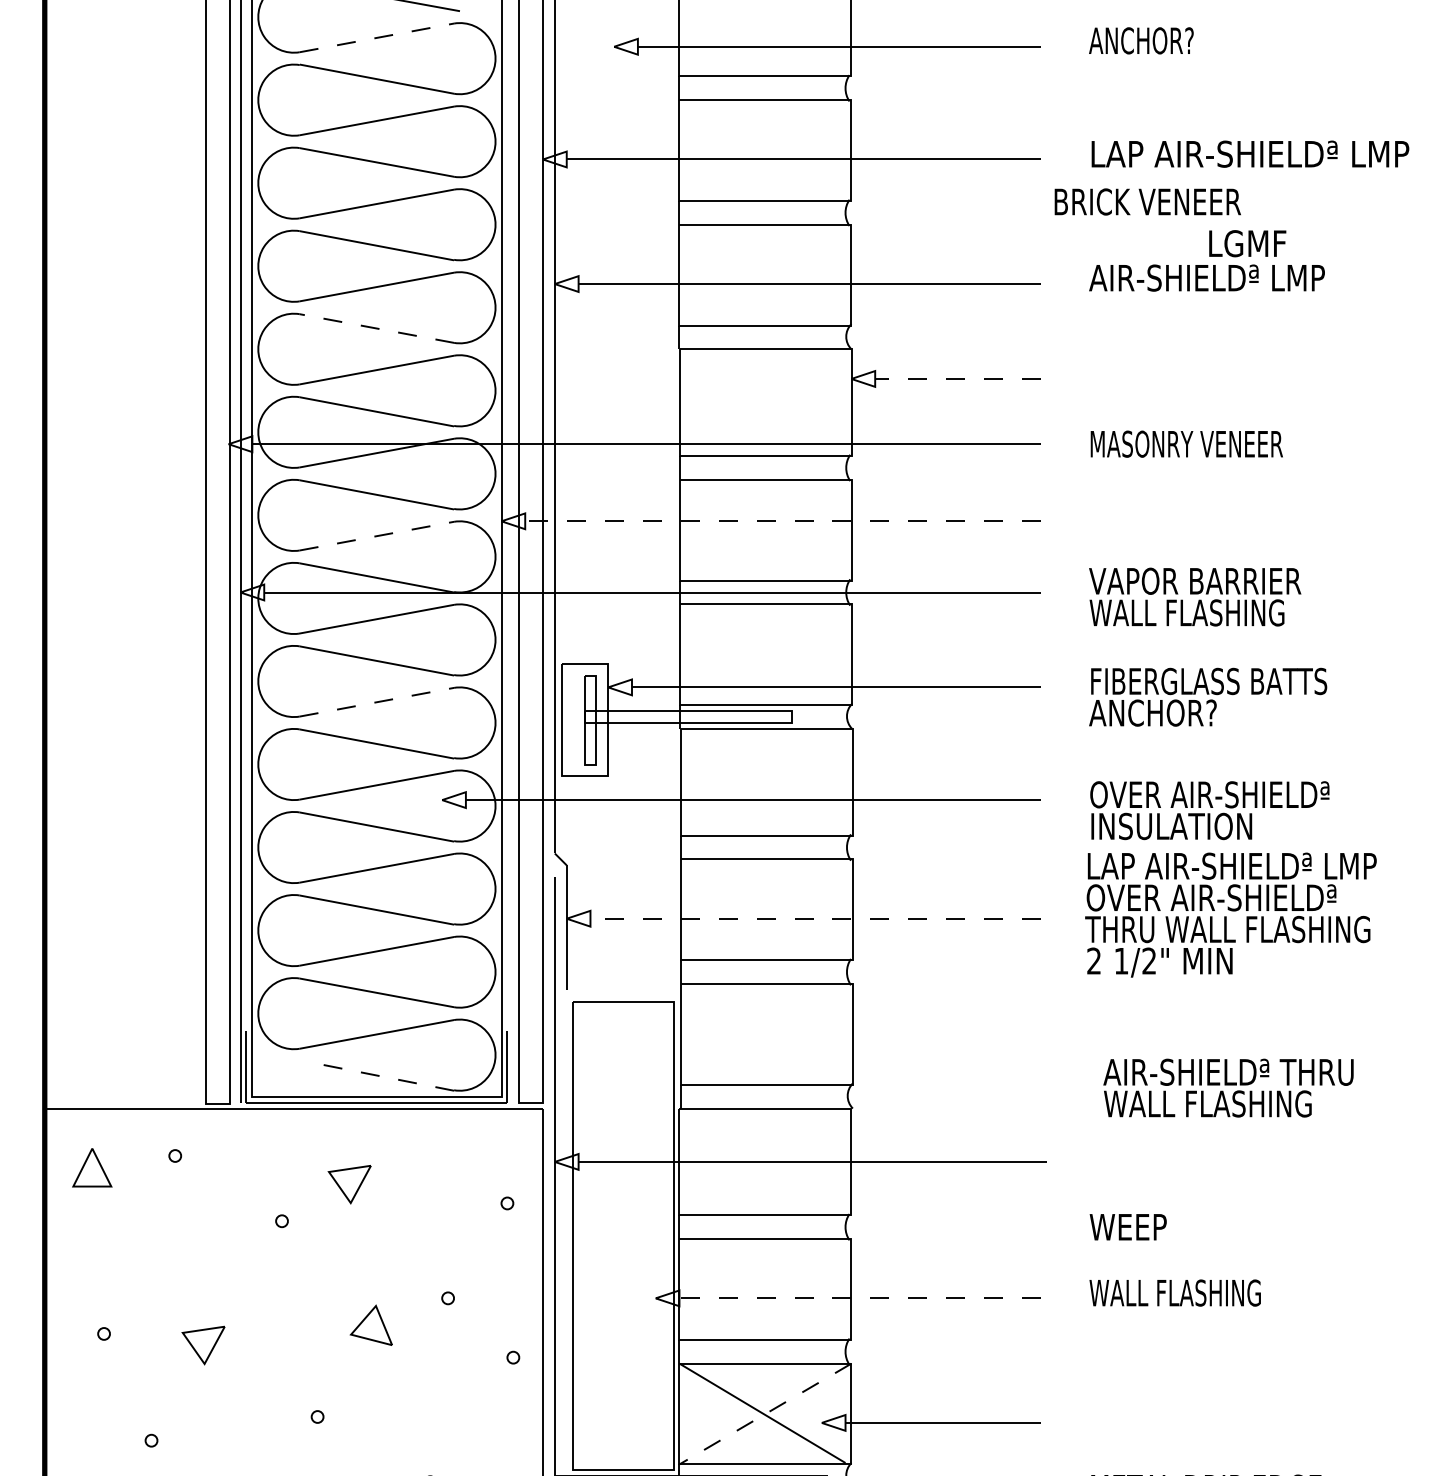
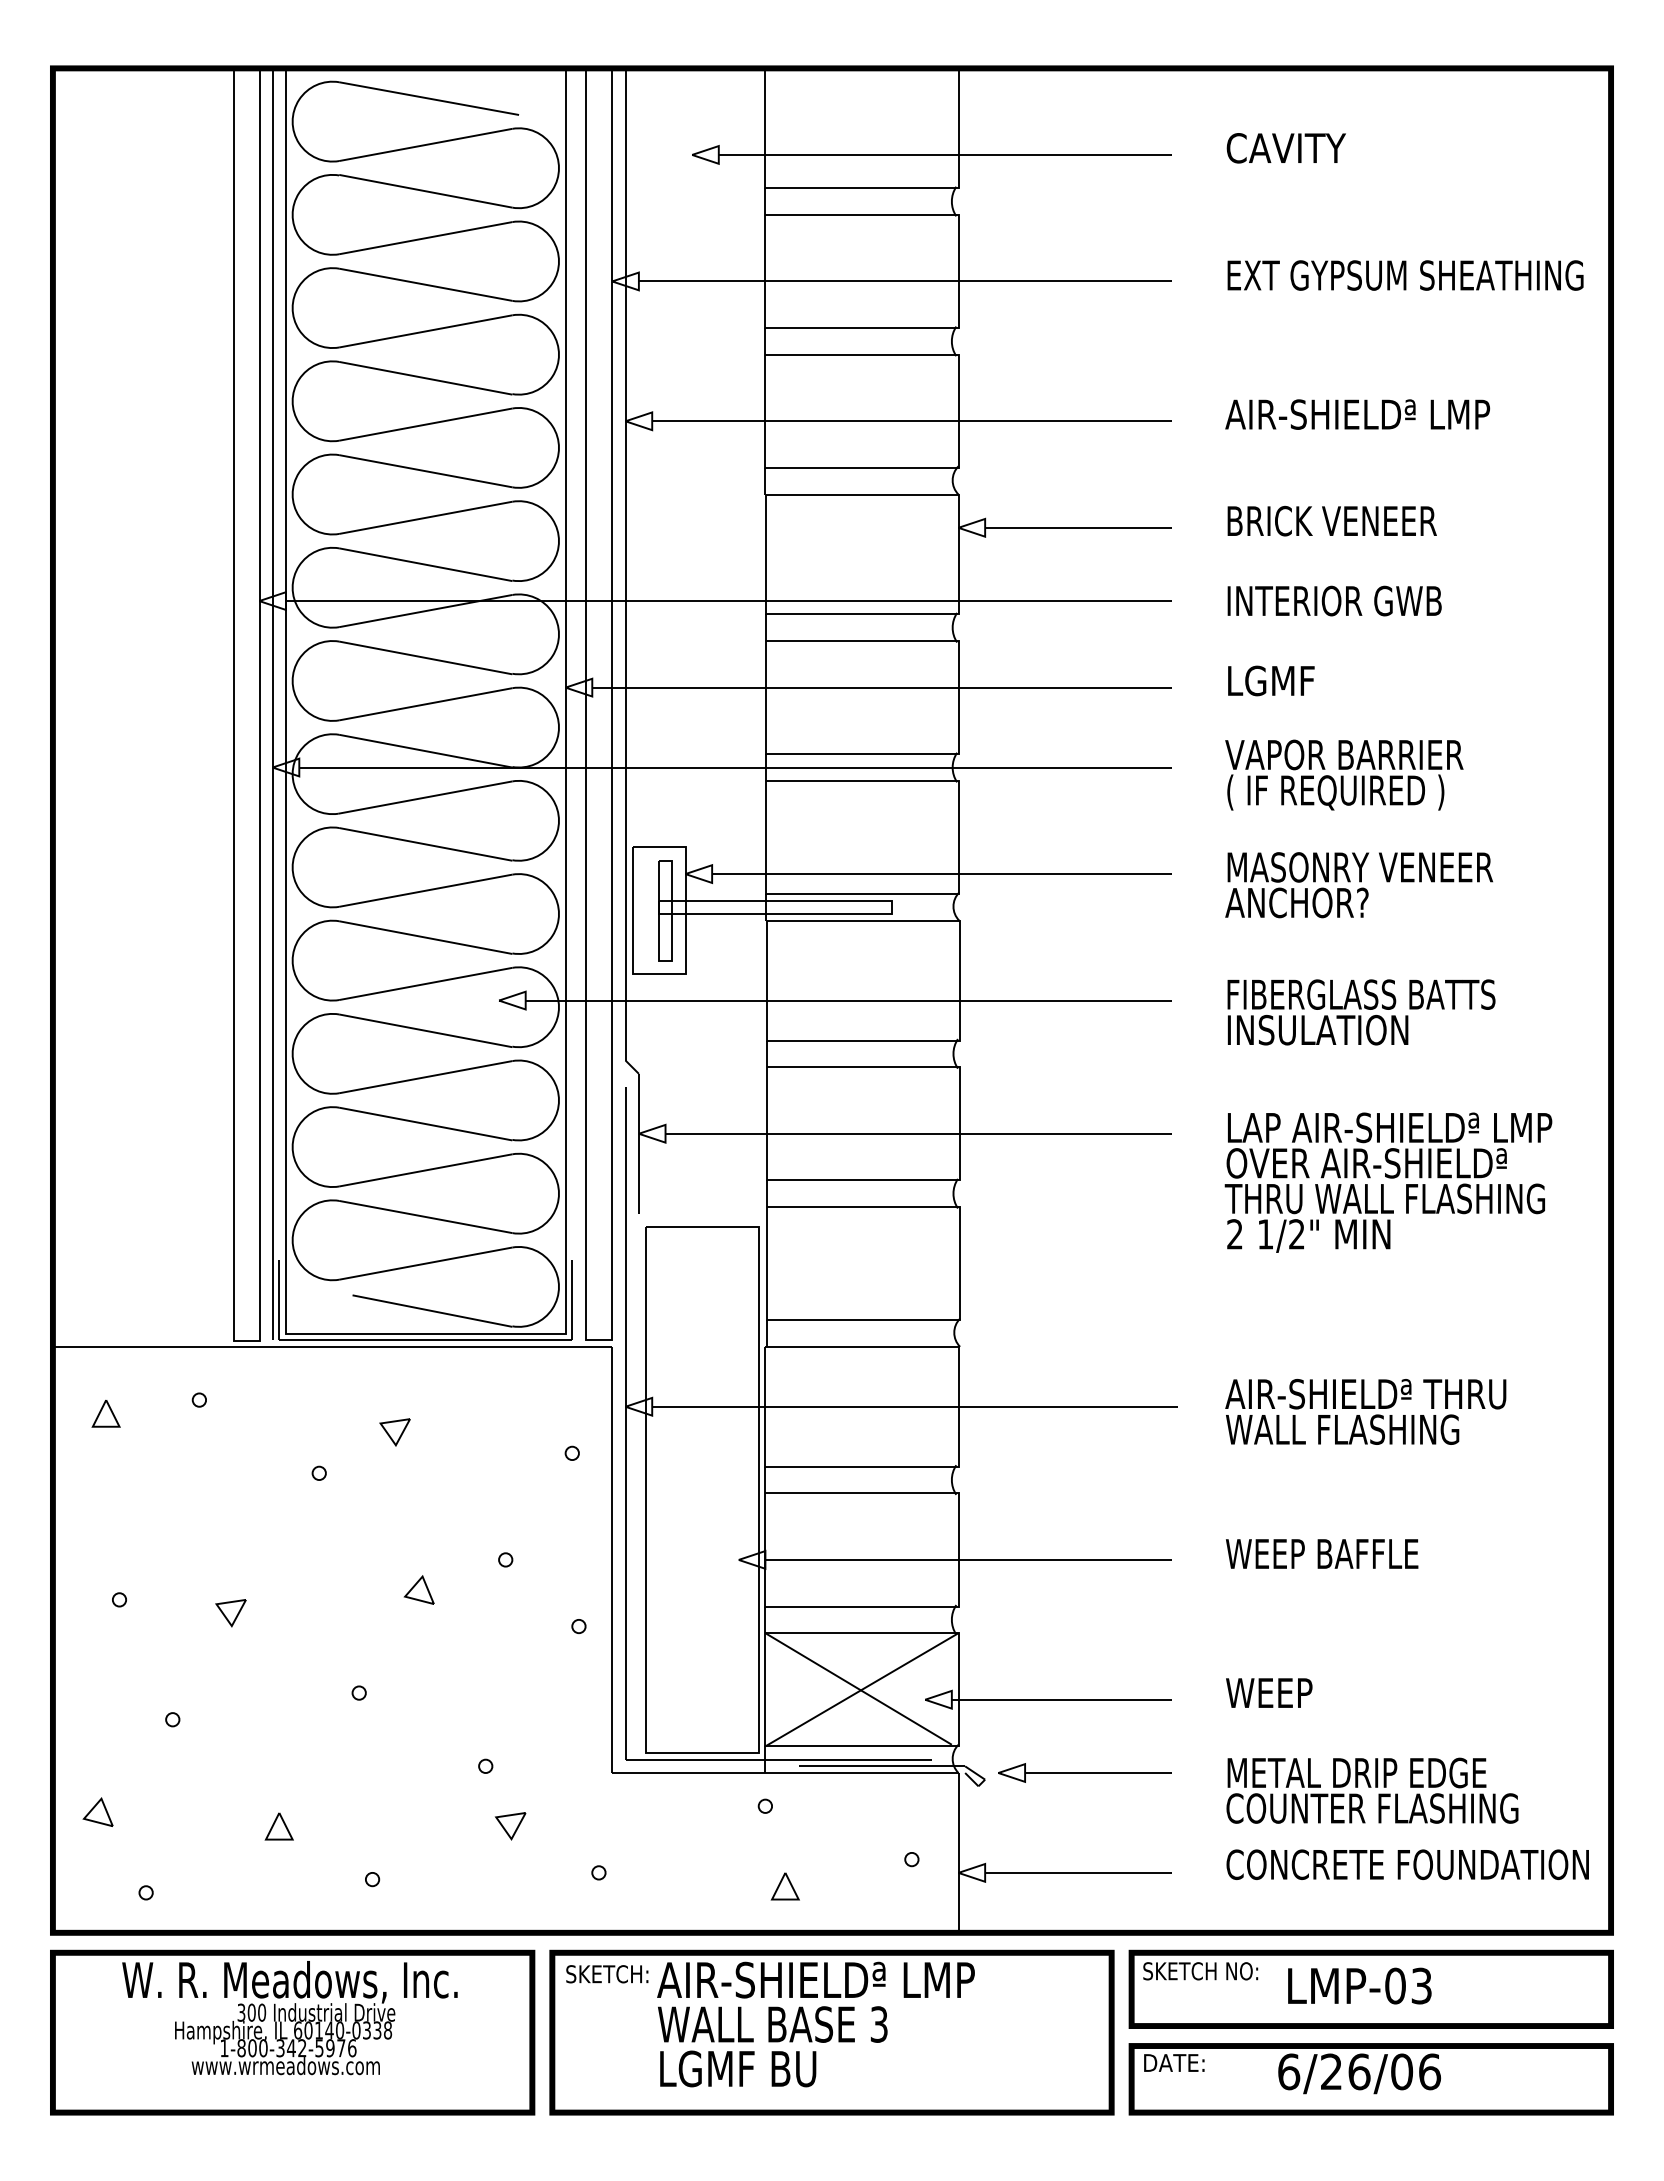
line: (377, 37) -> (426, 144), dashed -> solid
text: (1142, 41) -> (1285, 148), ANCHOR^I -> CAVITY
text: (1249, 154) -> (1405, 275), LAP AIR-SHIELDª LMP -> EXT GYPSUM SHEATHING
text: (1147, 201) -> (1331, 520), moved
text: (1247, 243) -> (1271, 680), moved
line: (376, 328) -> (425, 471), dashed -> solid
line: (957, 378) -> (1077, 527), dashed -> solid
text: (1186, 443) -> (1334, 600), MASONRY VENEER -> INTERIOR GWB
line: (782, 521) -> (881, 687), dashed -> solid
line: (377, 536) -> (426, 704), dashed -> solid
text: (1187, 614) -> (1335, 792), WALL FLASHING -> ( IF REQUIRED )
text: (1209, 681) -> (1360, 867), FIBERGLASS BATTS -> MASONRY VENEER
line: (377, 702) -> (426, 890), dashed -> solid
text: (1209, 794) -> (1360, 994), OVER AIR-SHIELDª -> FIBERGLASS BATTS
text: (1230, 914) -> (1388, 1182), moved
line: (815, 918) -> (918, 1133), dashed -> solid
line: (381, 1077) -> (431, 1311), dashed -> solid
text: (1228, 1087) -> (1365, 1411), moved
part: (91, 1167) -> (105, 1413), size x0.62
part: (349, 1184) -> (394, 1432), size x0.62
text: (1128, 1226) -> (1269, 1692), moved
text: (1174, 1292) -> (1321, 1553), WALL FLASHING -> WEEP BAFFLE
line: (860, 1297) -> (968, 1559), dashed -> solid
part: (370, 1324) -> (418, 1589), size x0.62
part: (202, 1346) -> (230, 1613), size x0.62
line: (765, 1413) -> (861, 1689), dashed -> solid

